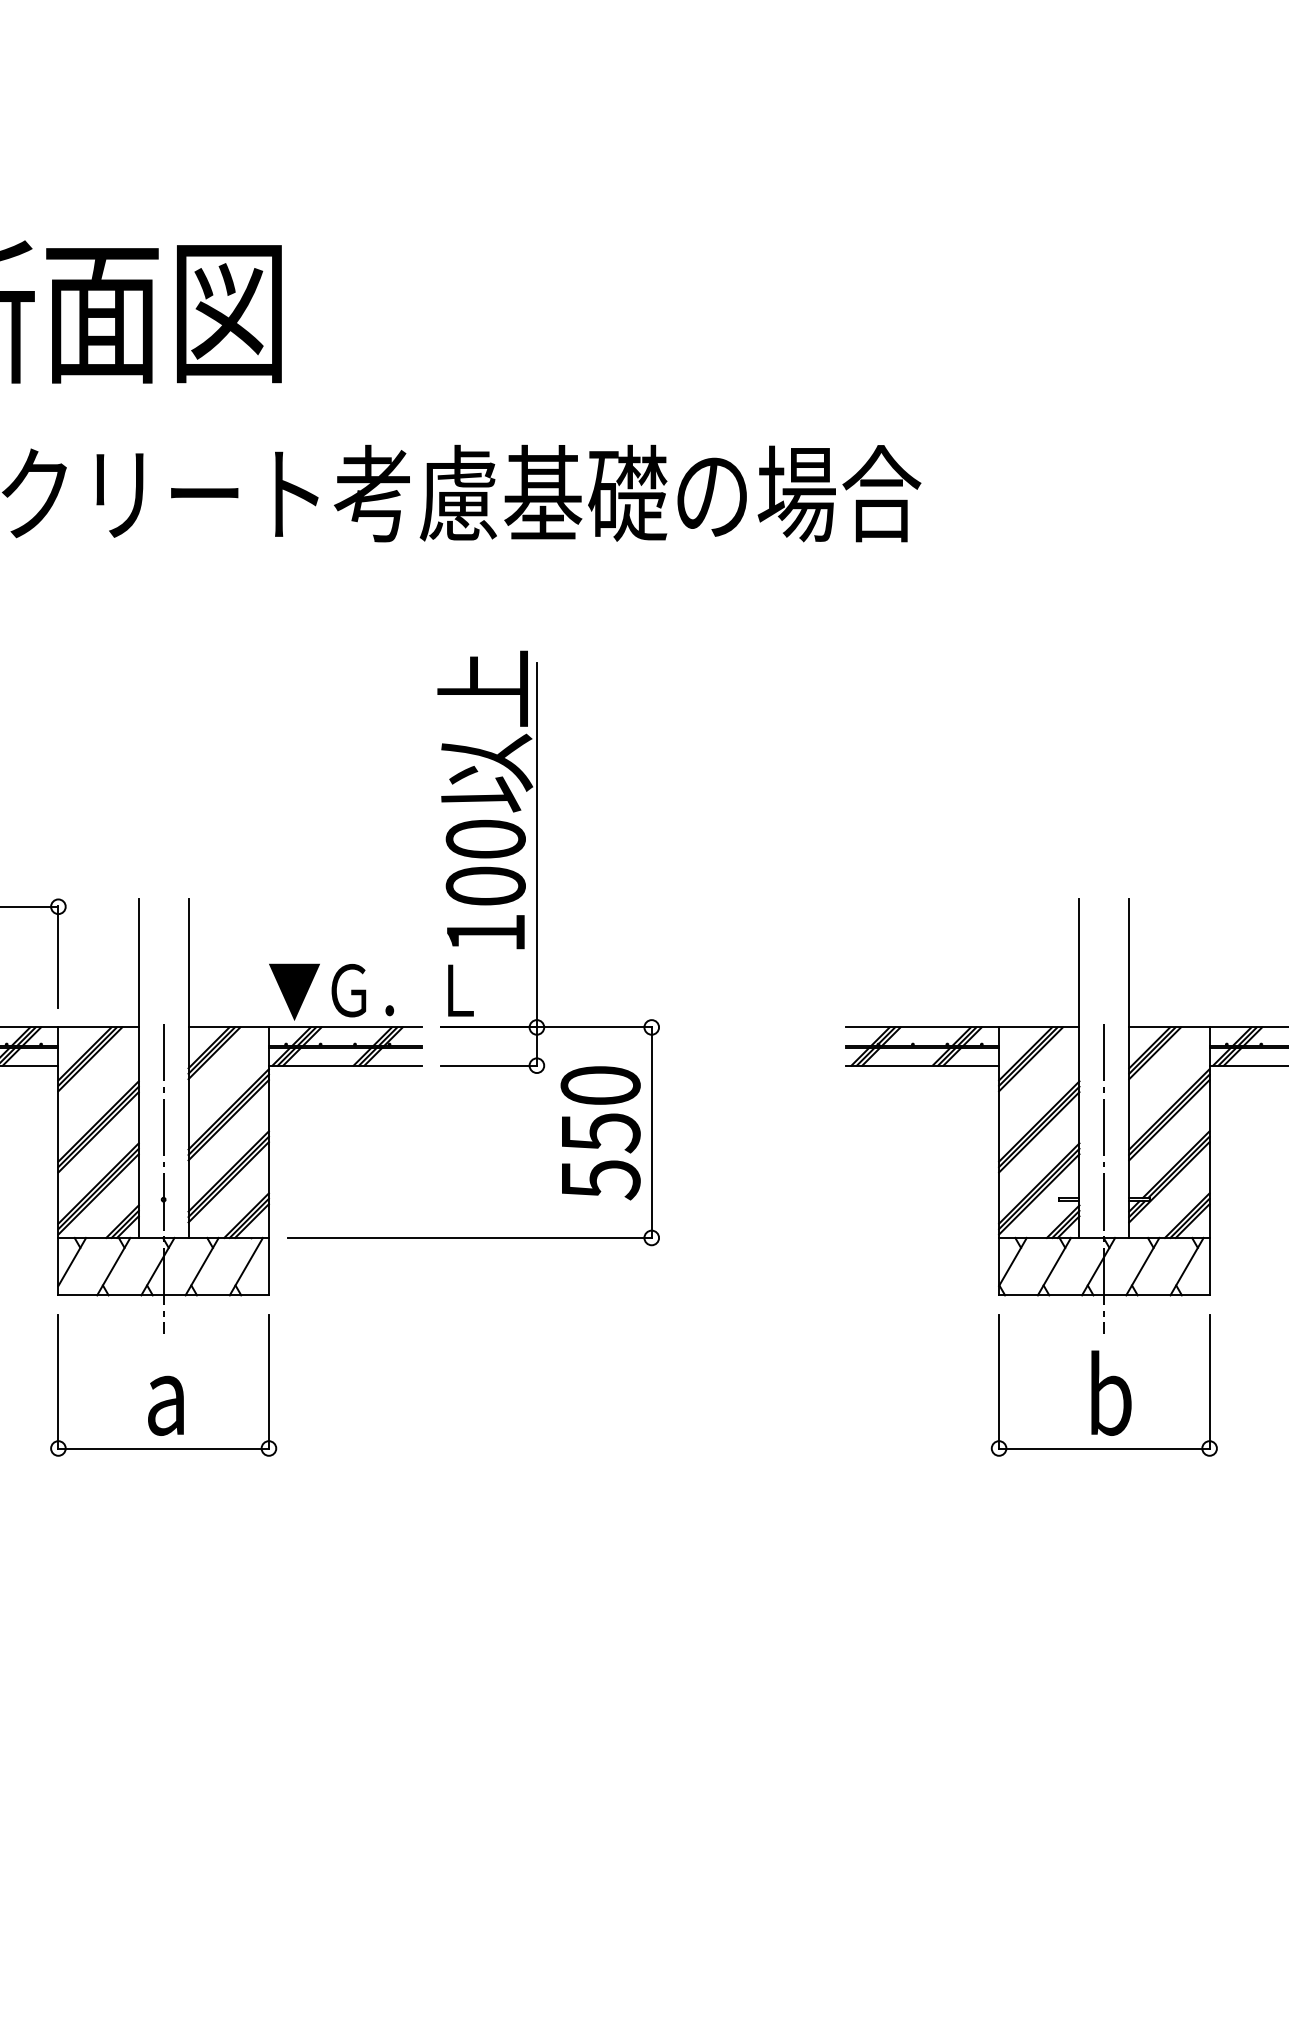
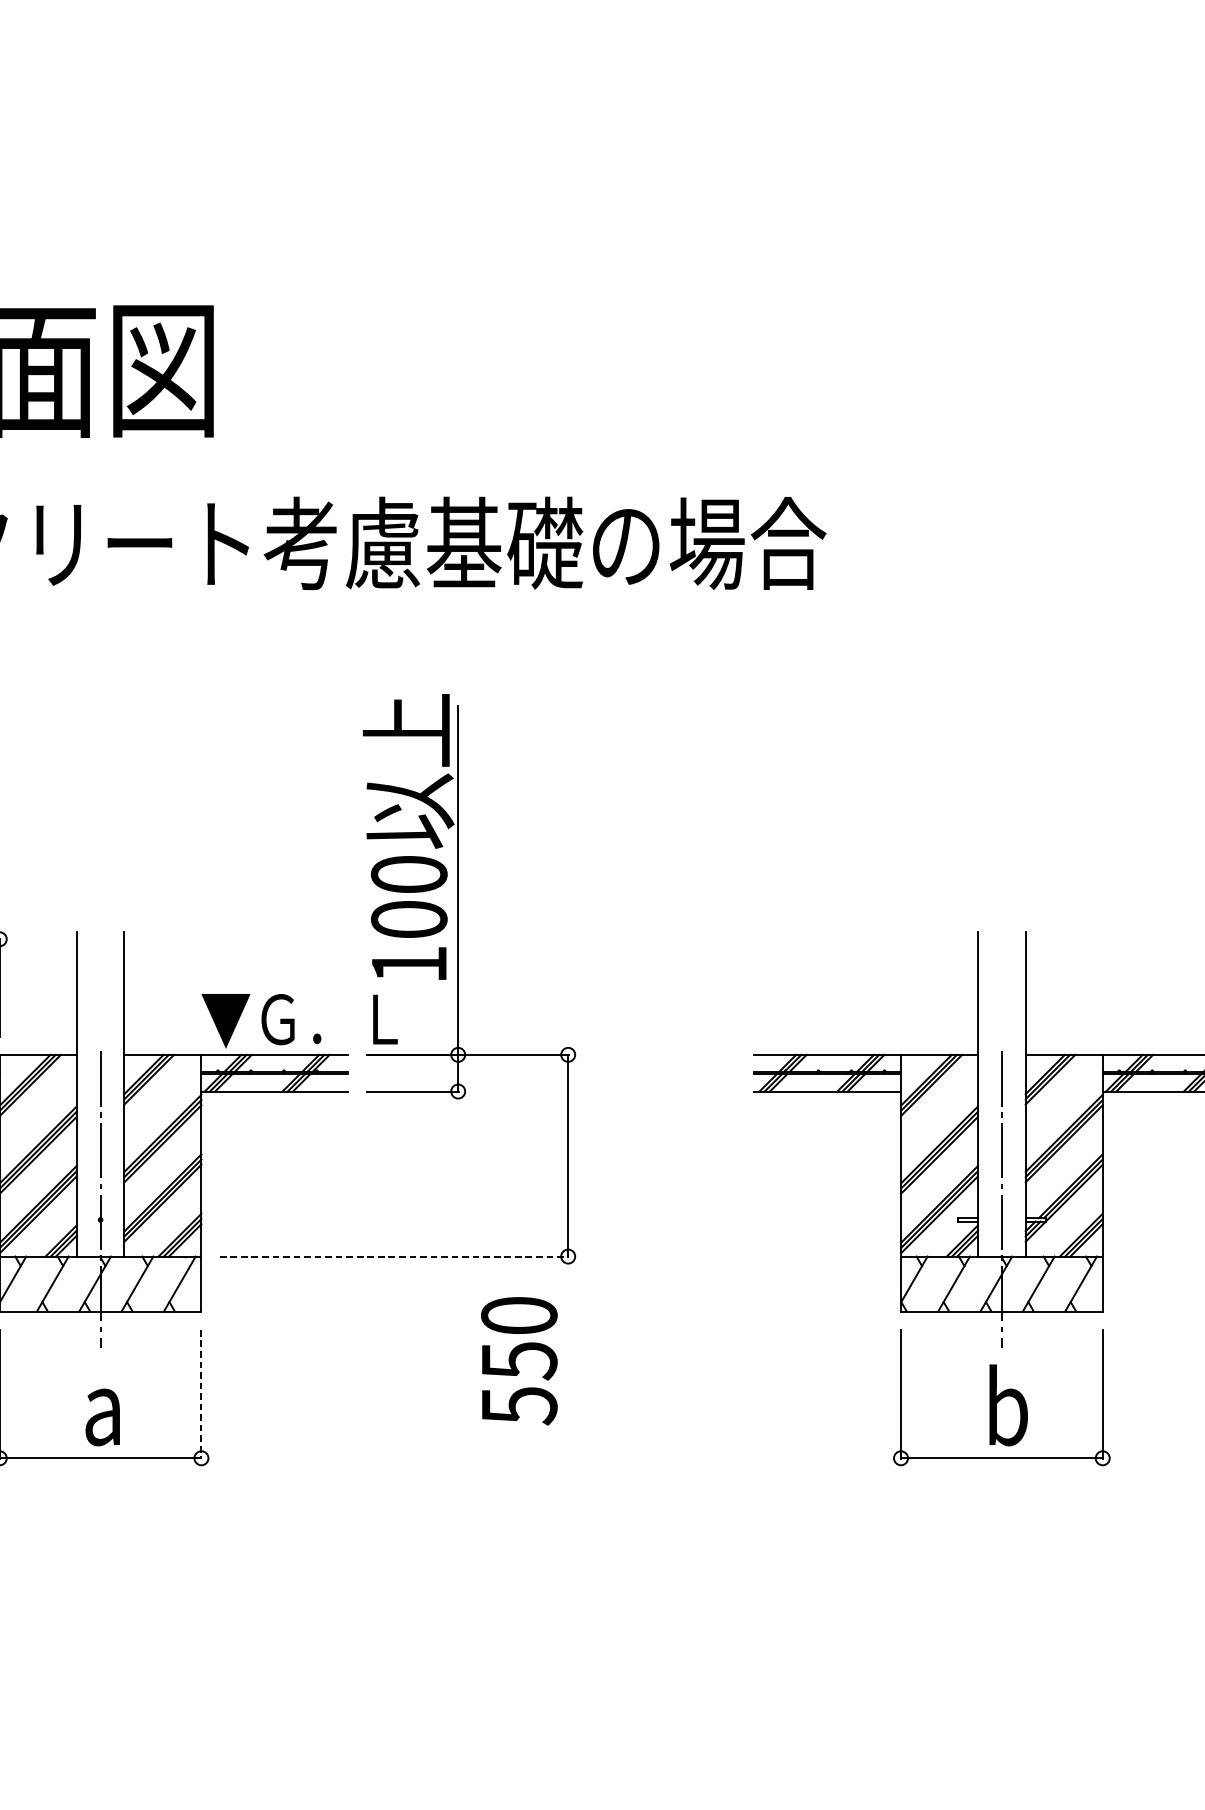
text: (600, 1133) -> (519, 1361), moved
line: (470, 1237) -> (394, 1256), solid -> dashed
line: (268, 1382) -> (201, 1395), solid -> dashed

